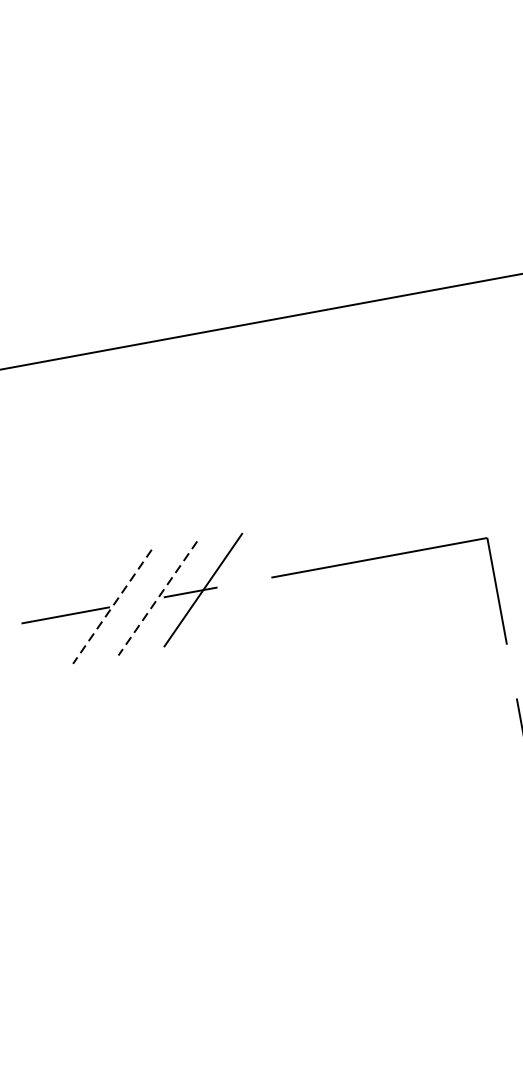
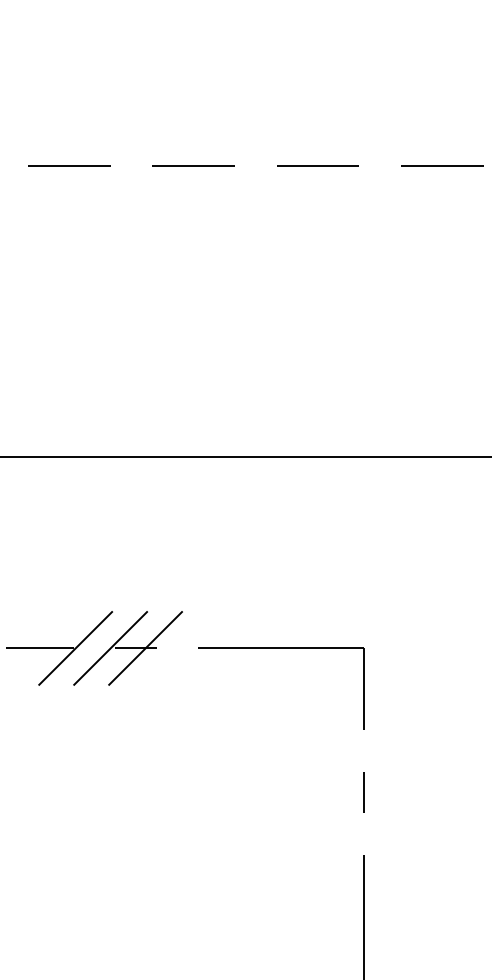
line: (157, 598) -> (110, 648), dashed -> solid
line: (112, 606) -> (75, 648), dashed -> solid

